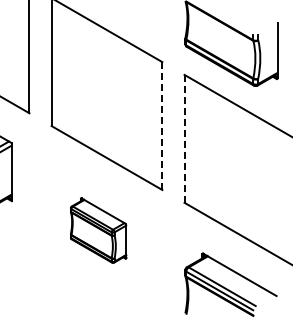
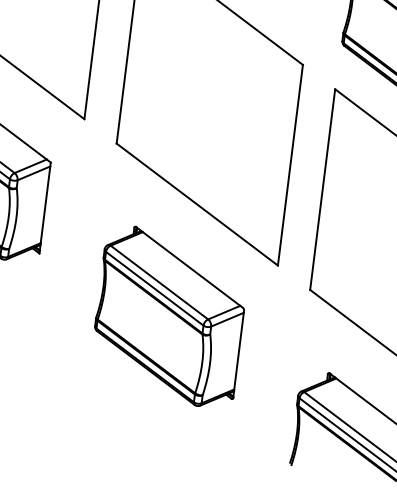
line: (162, 126) -> (290, 165), dashed -> solid
line: (184, 138) -> (322, 189), dashed -> solid
part: (98, 230) -> (169, 316), size x1.67

